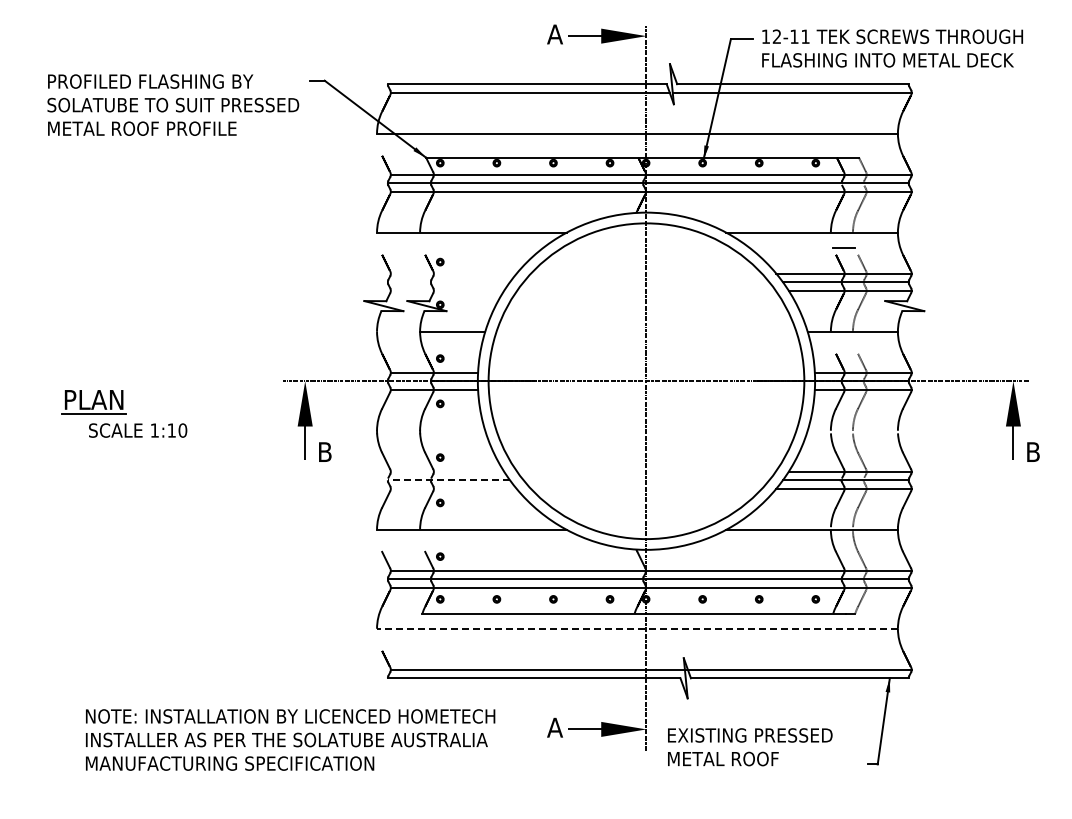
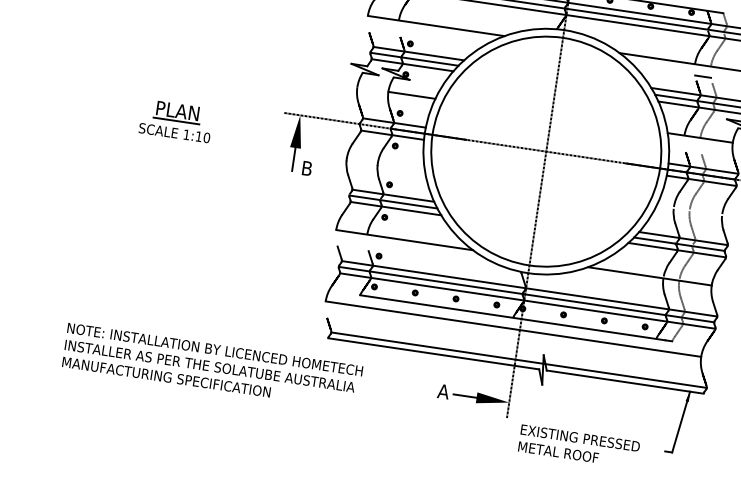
line: (453, 273) -> (418, 53), added
line: (448, 282) -> (414, 59), added
line: (447, 290) -> (412, 65), added
part: (93, 402) -> (177, 112), moved
line: (447, 471) -> (393, 195), added
line: (448, 480) -> (393, 202), dashed -> solid
line: (453, 488) -> (395, 208), added
line: (636, 628) -> (512, 328), dashed -> solid
text: (290, 739) -> (212, 366), moved
text: (750, 747) -> (579, 446), moved

